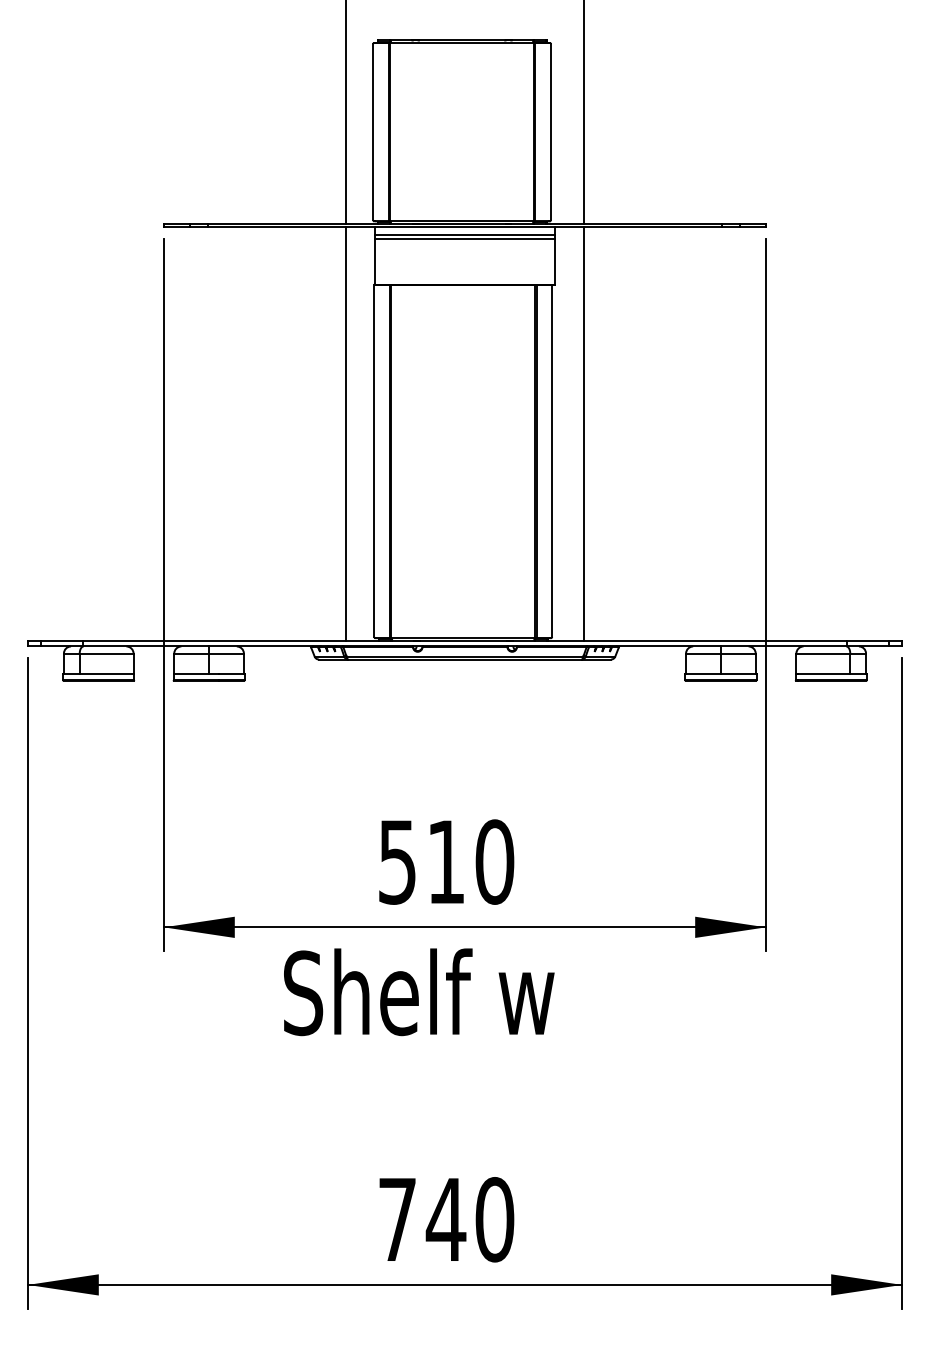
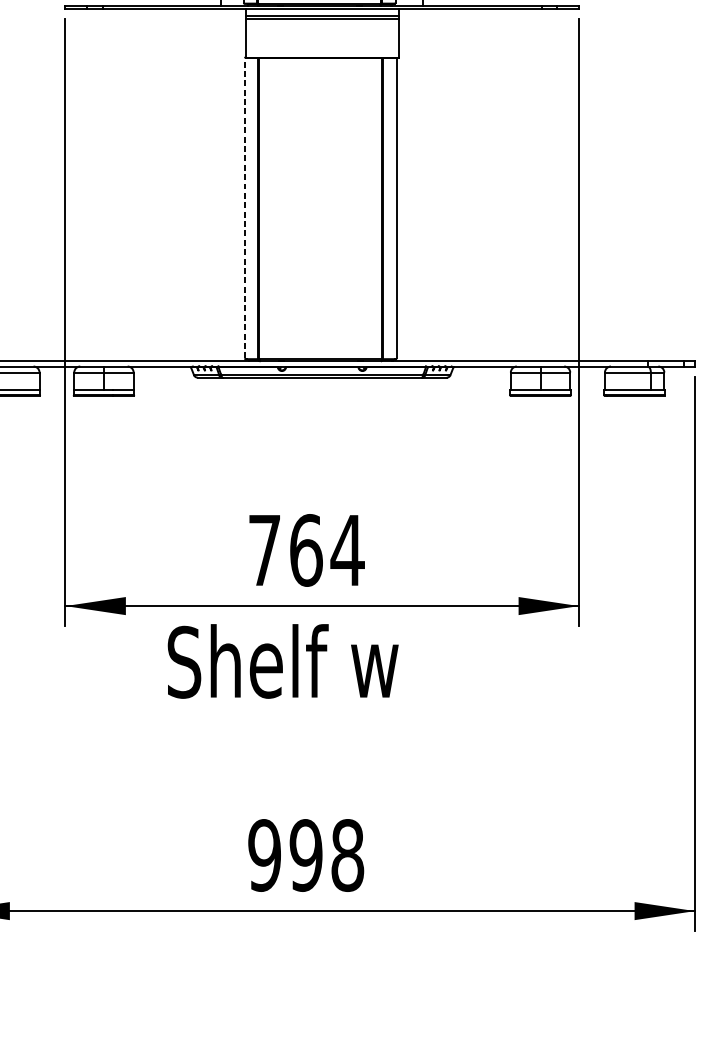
line: (346, 433) -> (221, 184), removed
line: (583, 433) -> (423, 184), removed
line: (374, 461) -> (245, 208), solid -> dashed
text: (446, 861) -> (306, 549), 510 -> 764
text: (446, 1219) -> (306, 855), 740 -> 998

